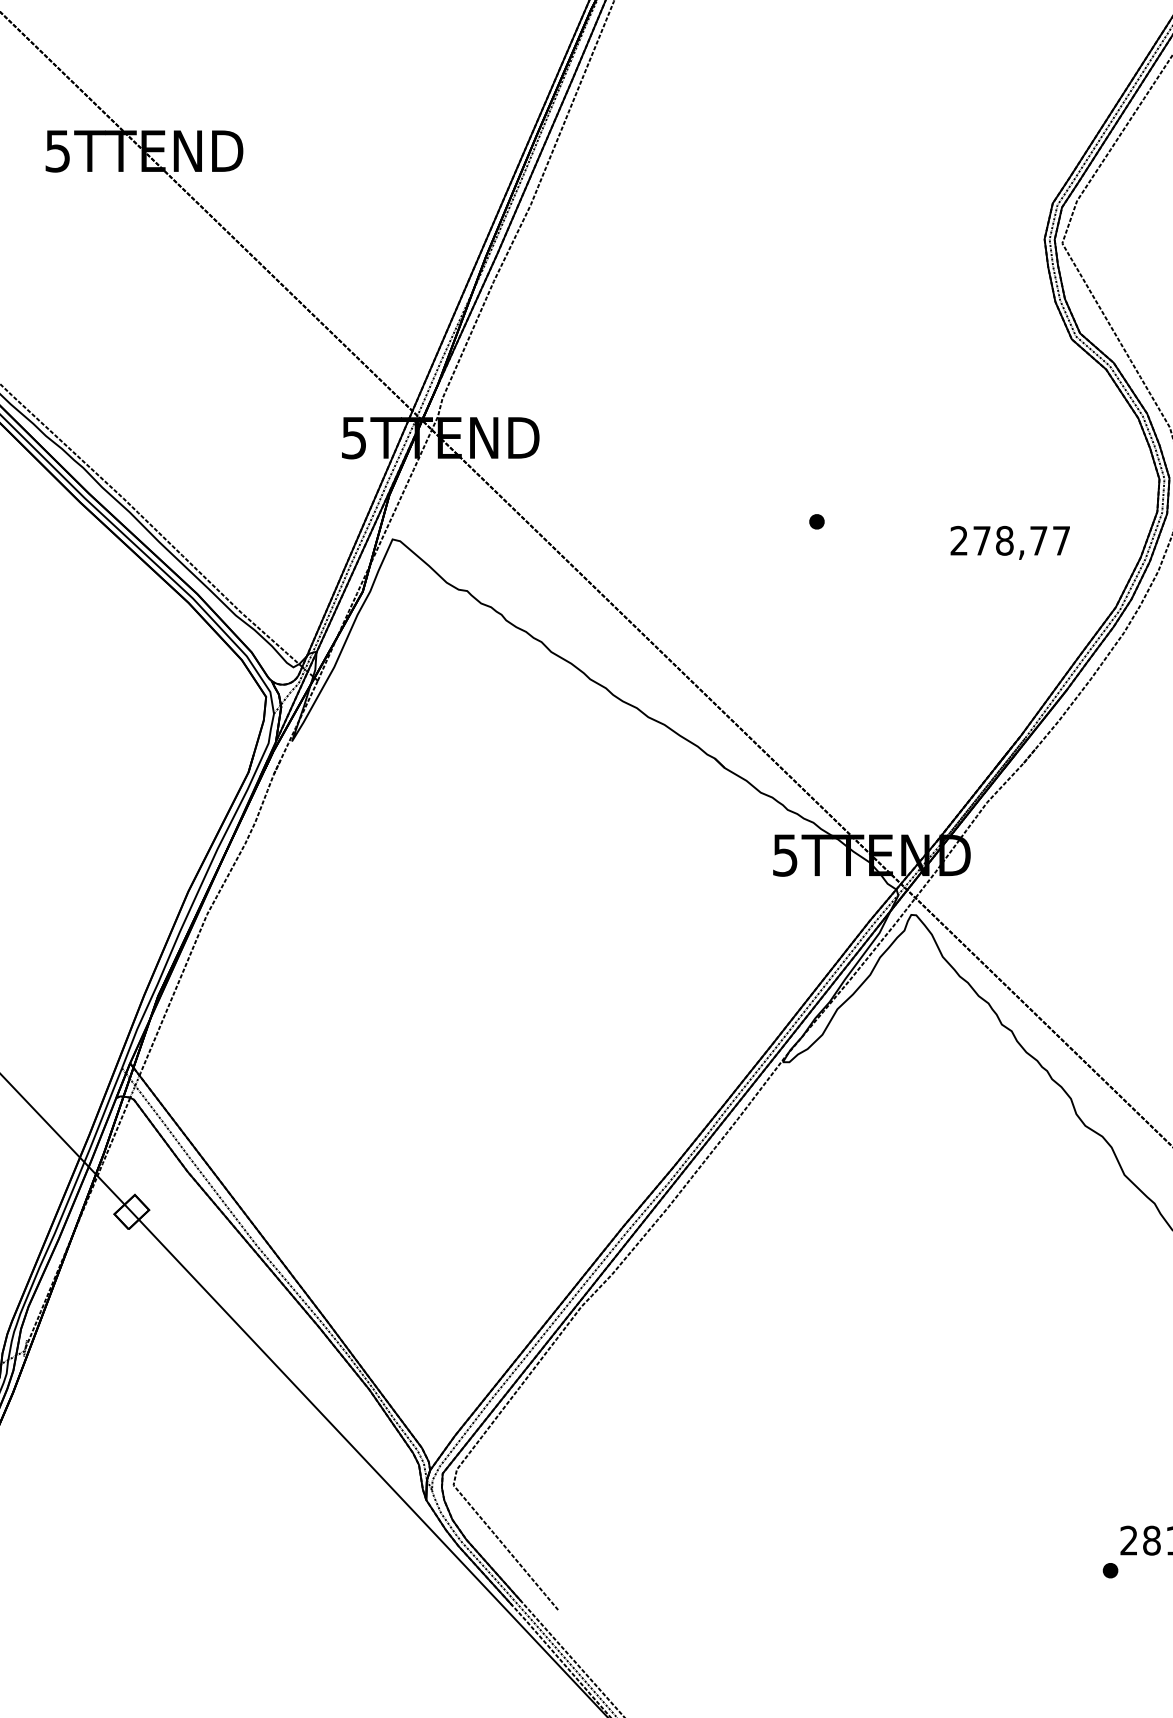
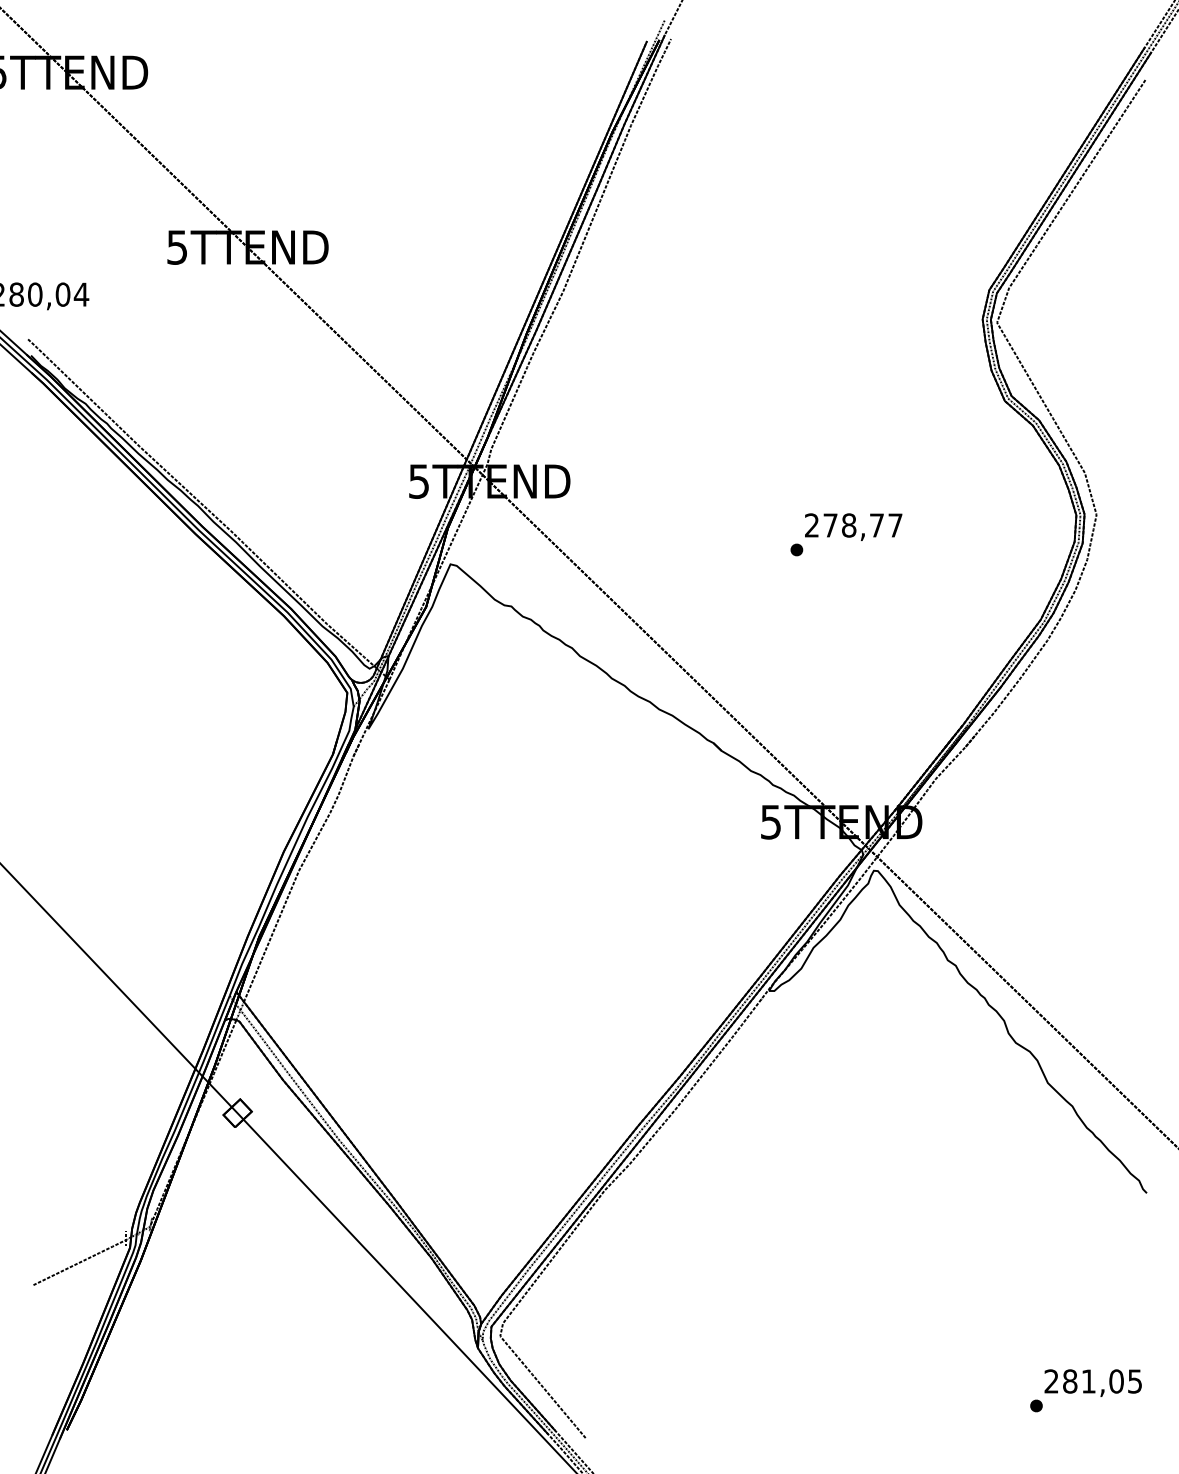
text: (1010, 542) -> (853, 526), moved

